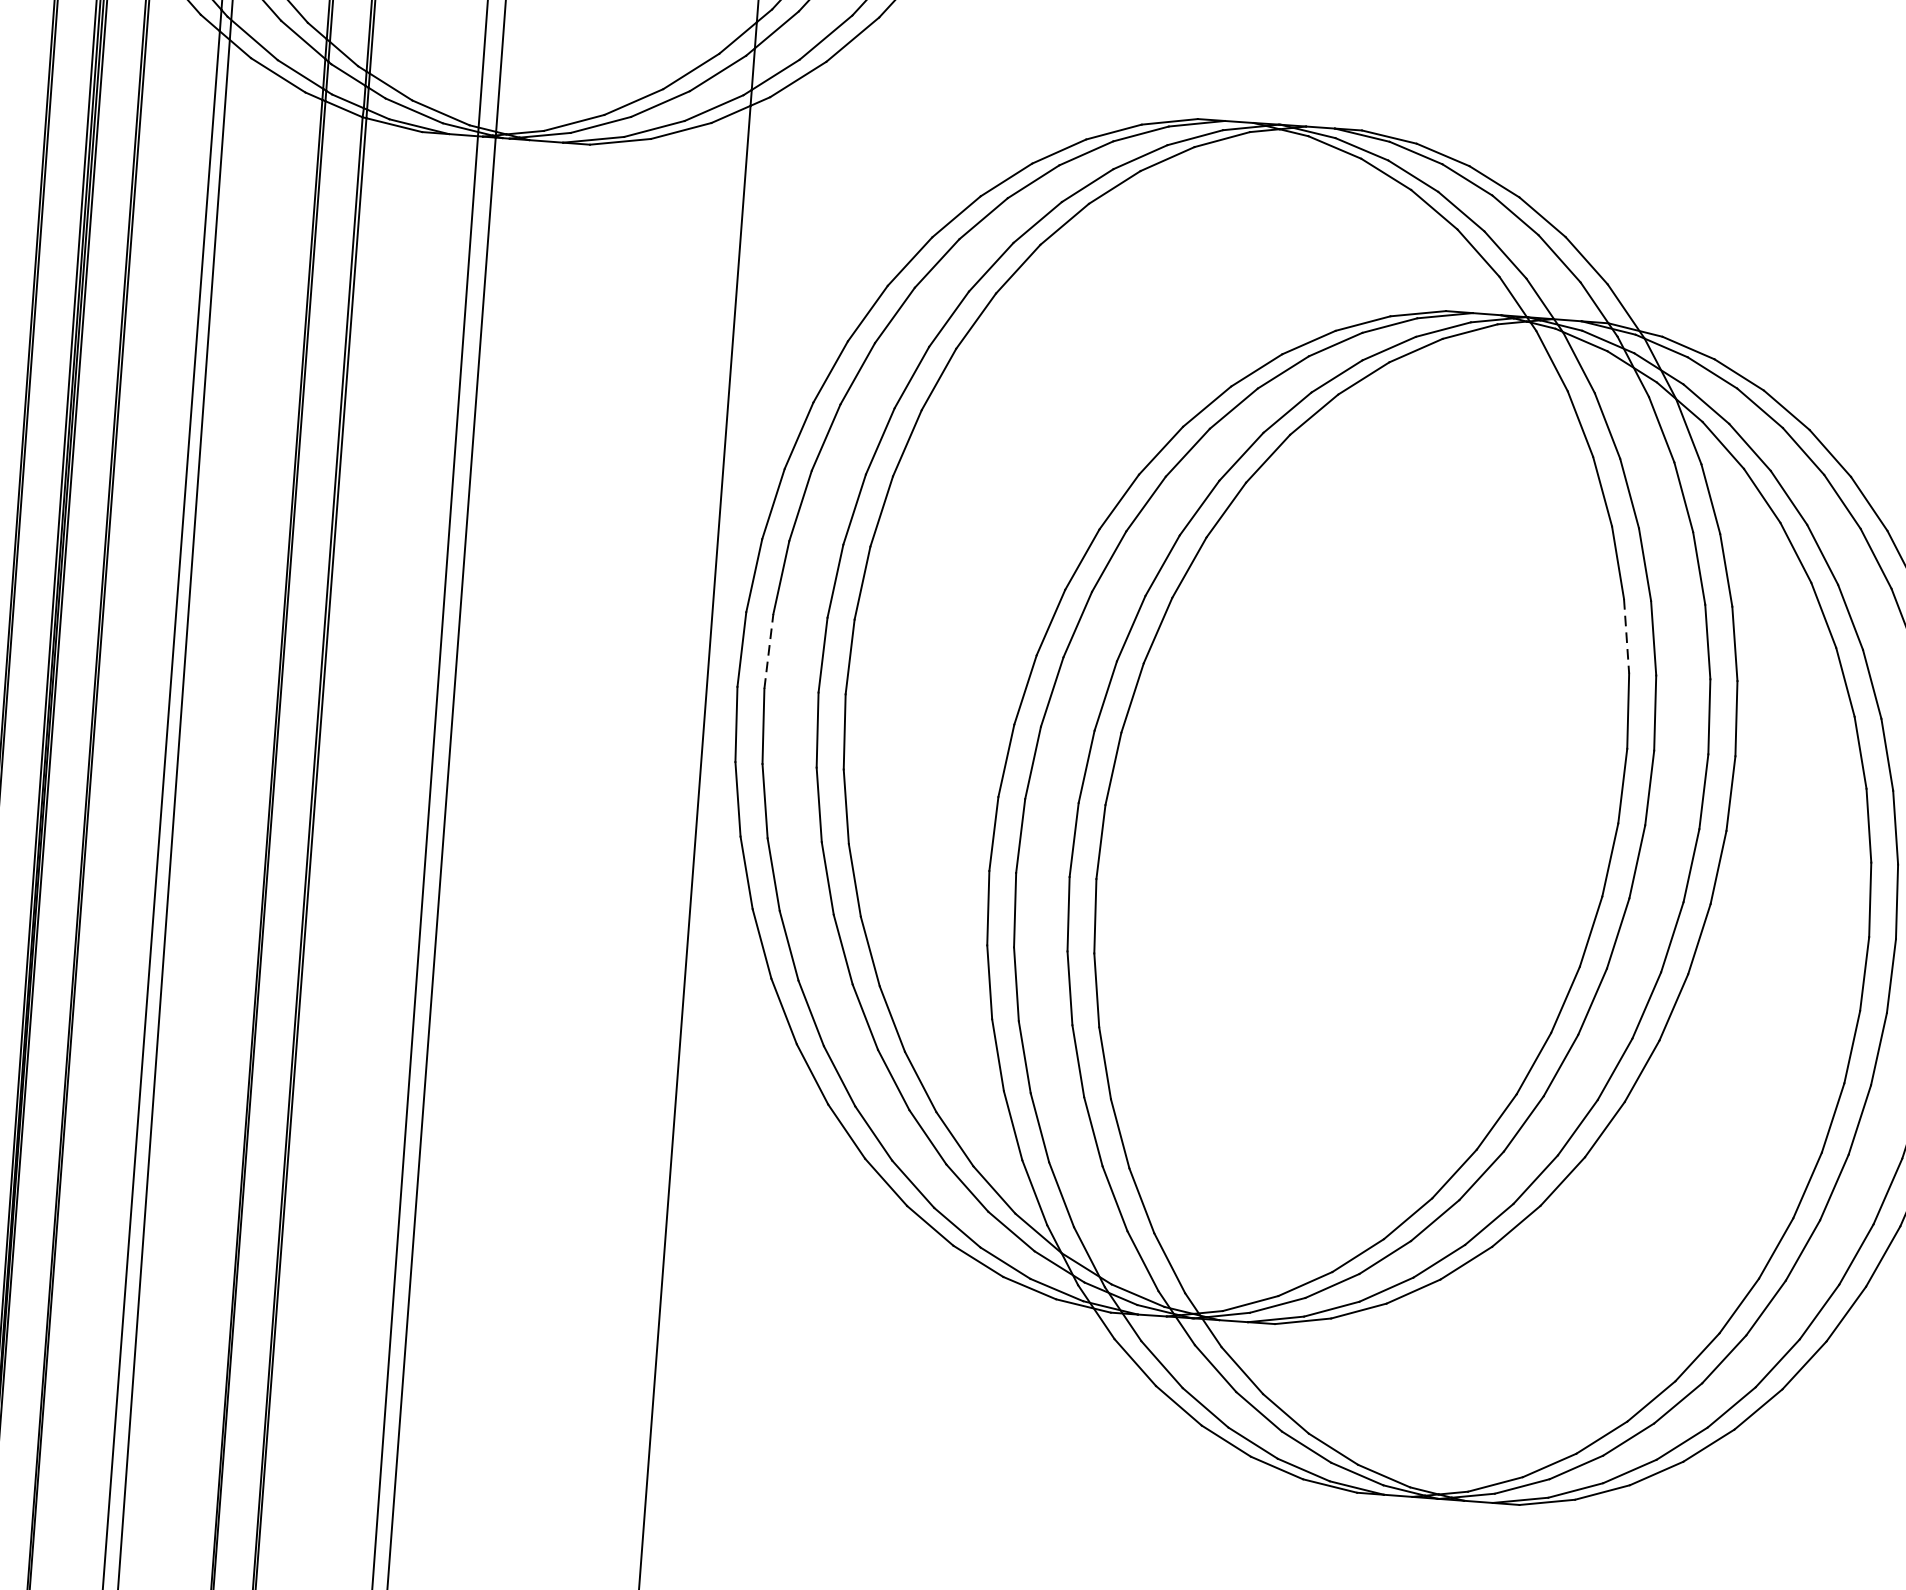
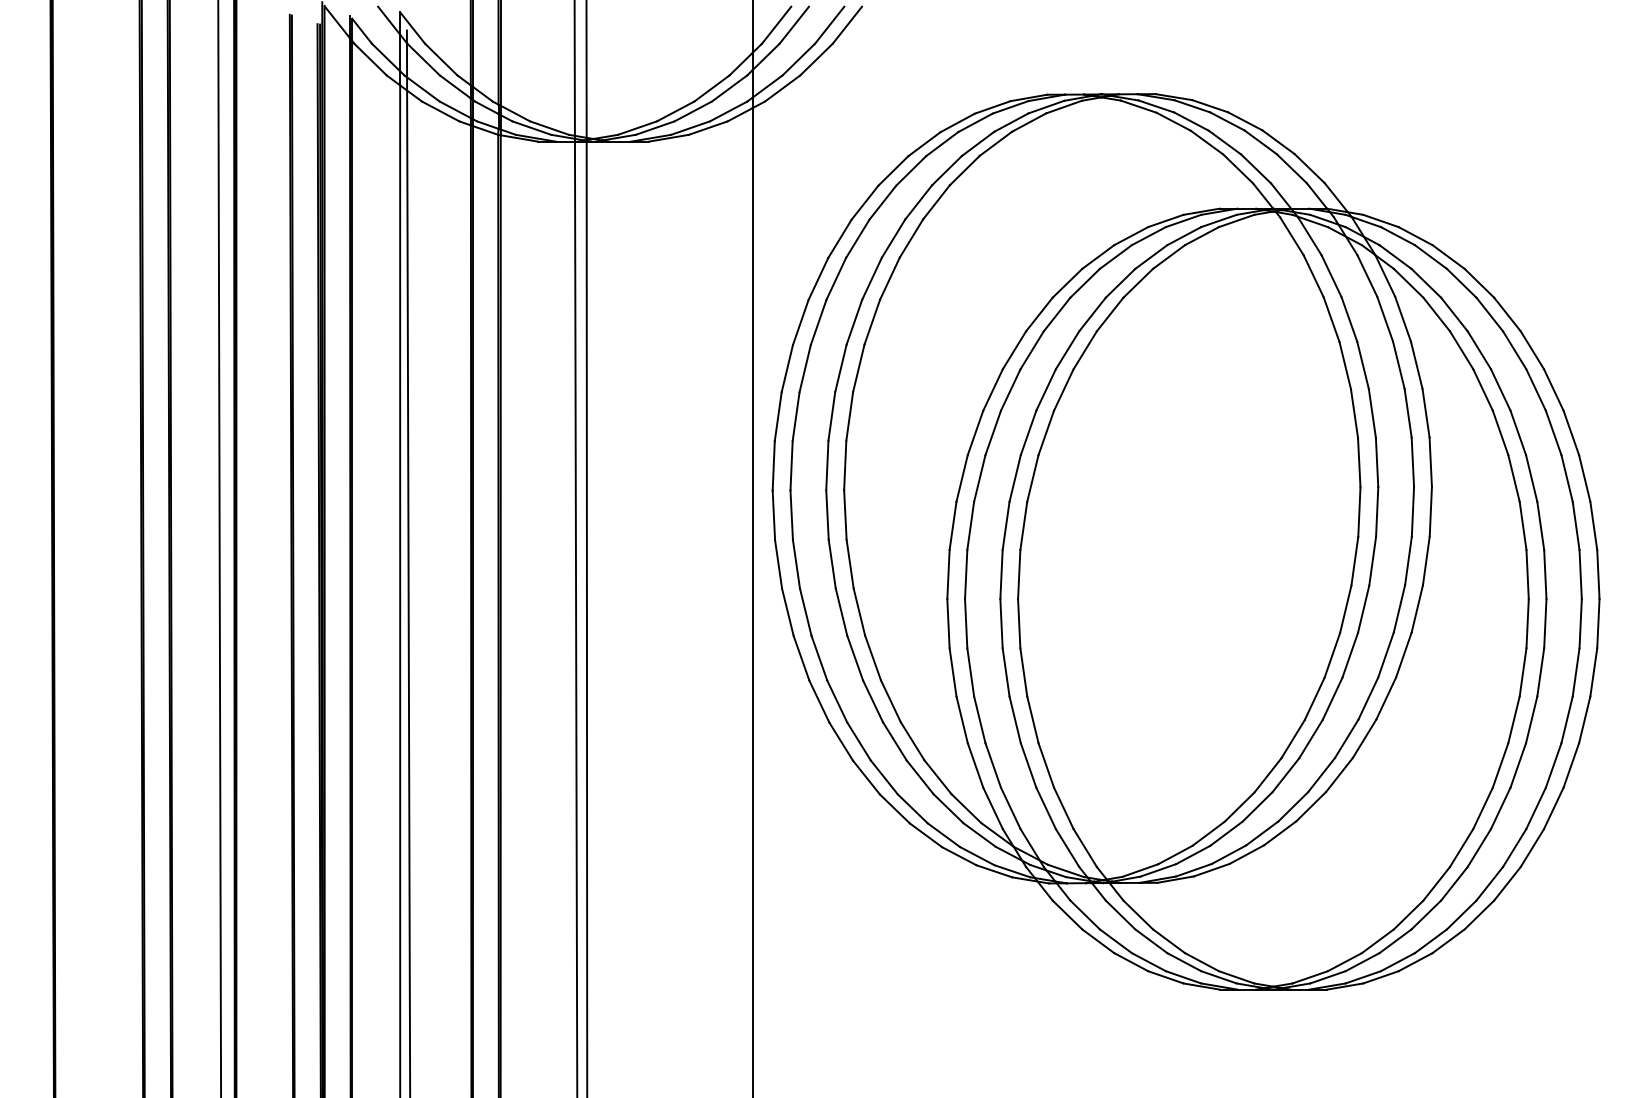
line: (1626, 636) -> (1354, 413), dashed -> solid
line: (768, 650) -> (791, 465), dashed -> solid

